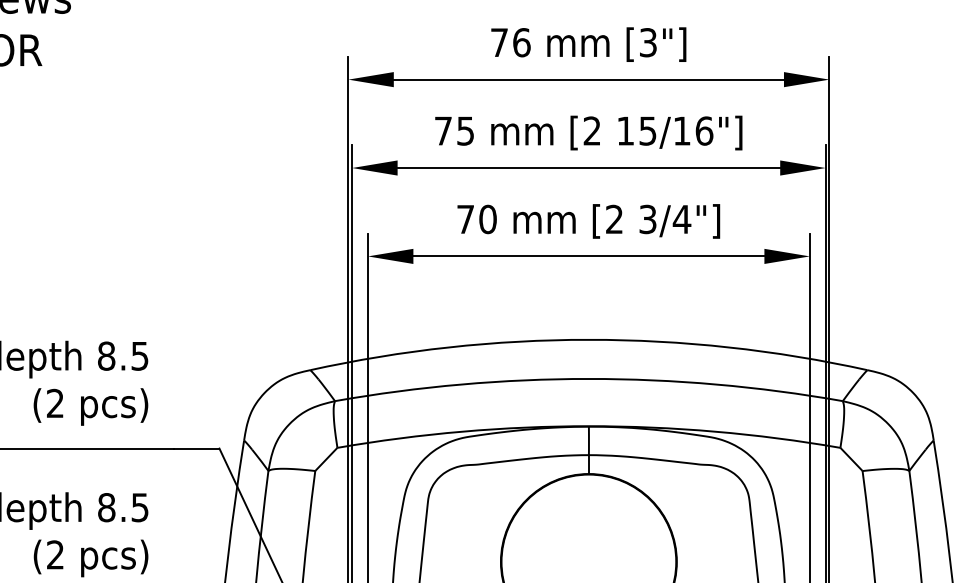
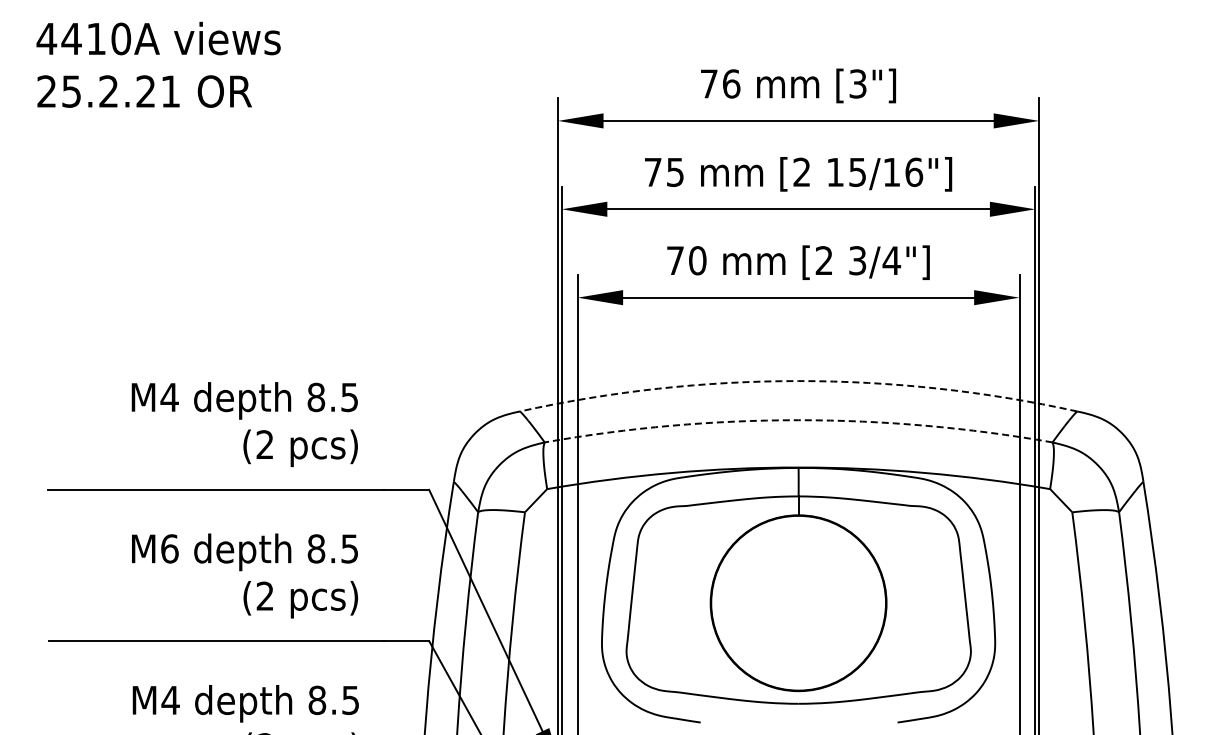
arc: (588, 340) -> (798, 381), solid -> dashed
arc: (588, 379) -> (798, 420), solid -> dashed

